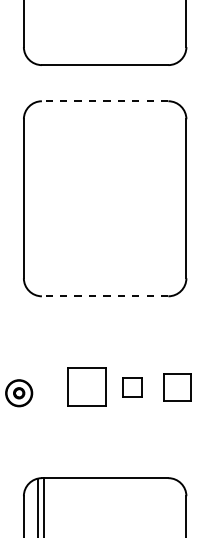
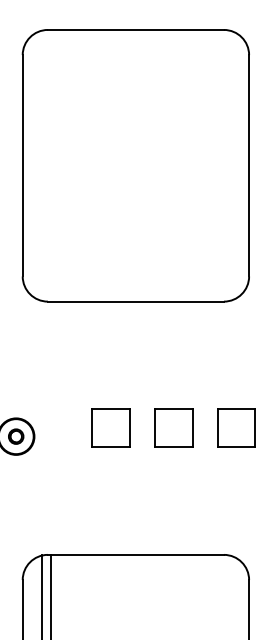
line: (104, 101) -> (135, 30), dashed -> solid
line: (104, 296) -> (135, 301), dashed -> solid
part: (87, 387) -> (111, 428), size x0.71
part: (132, 387) -> (174, 428), size x1.43

